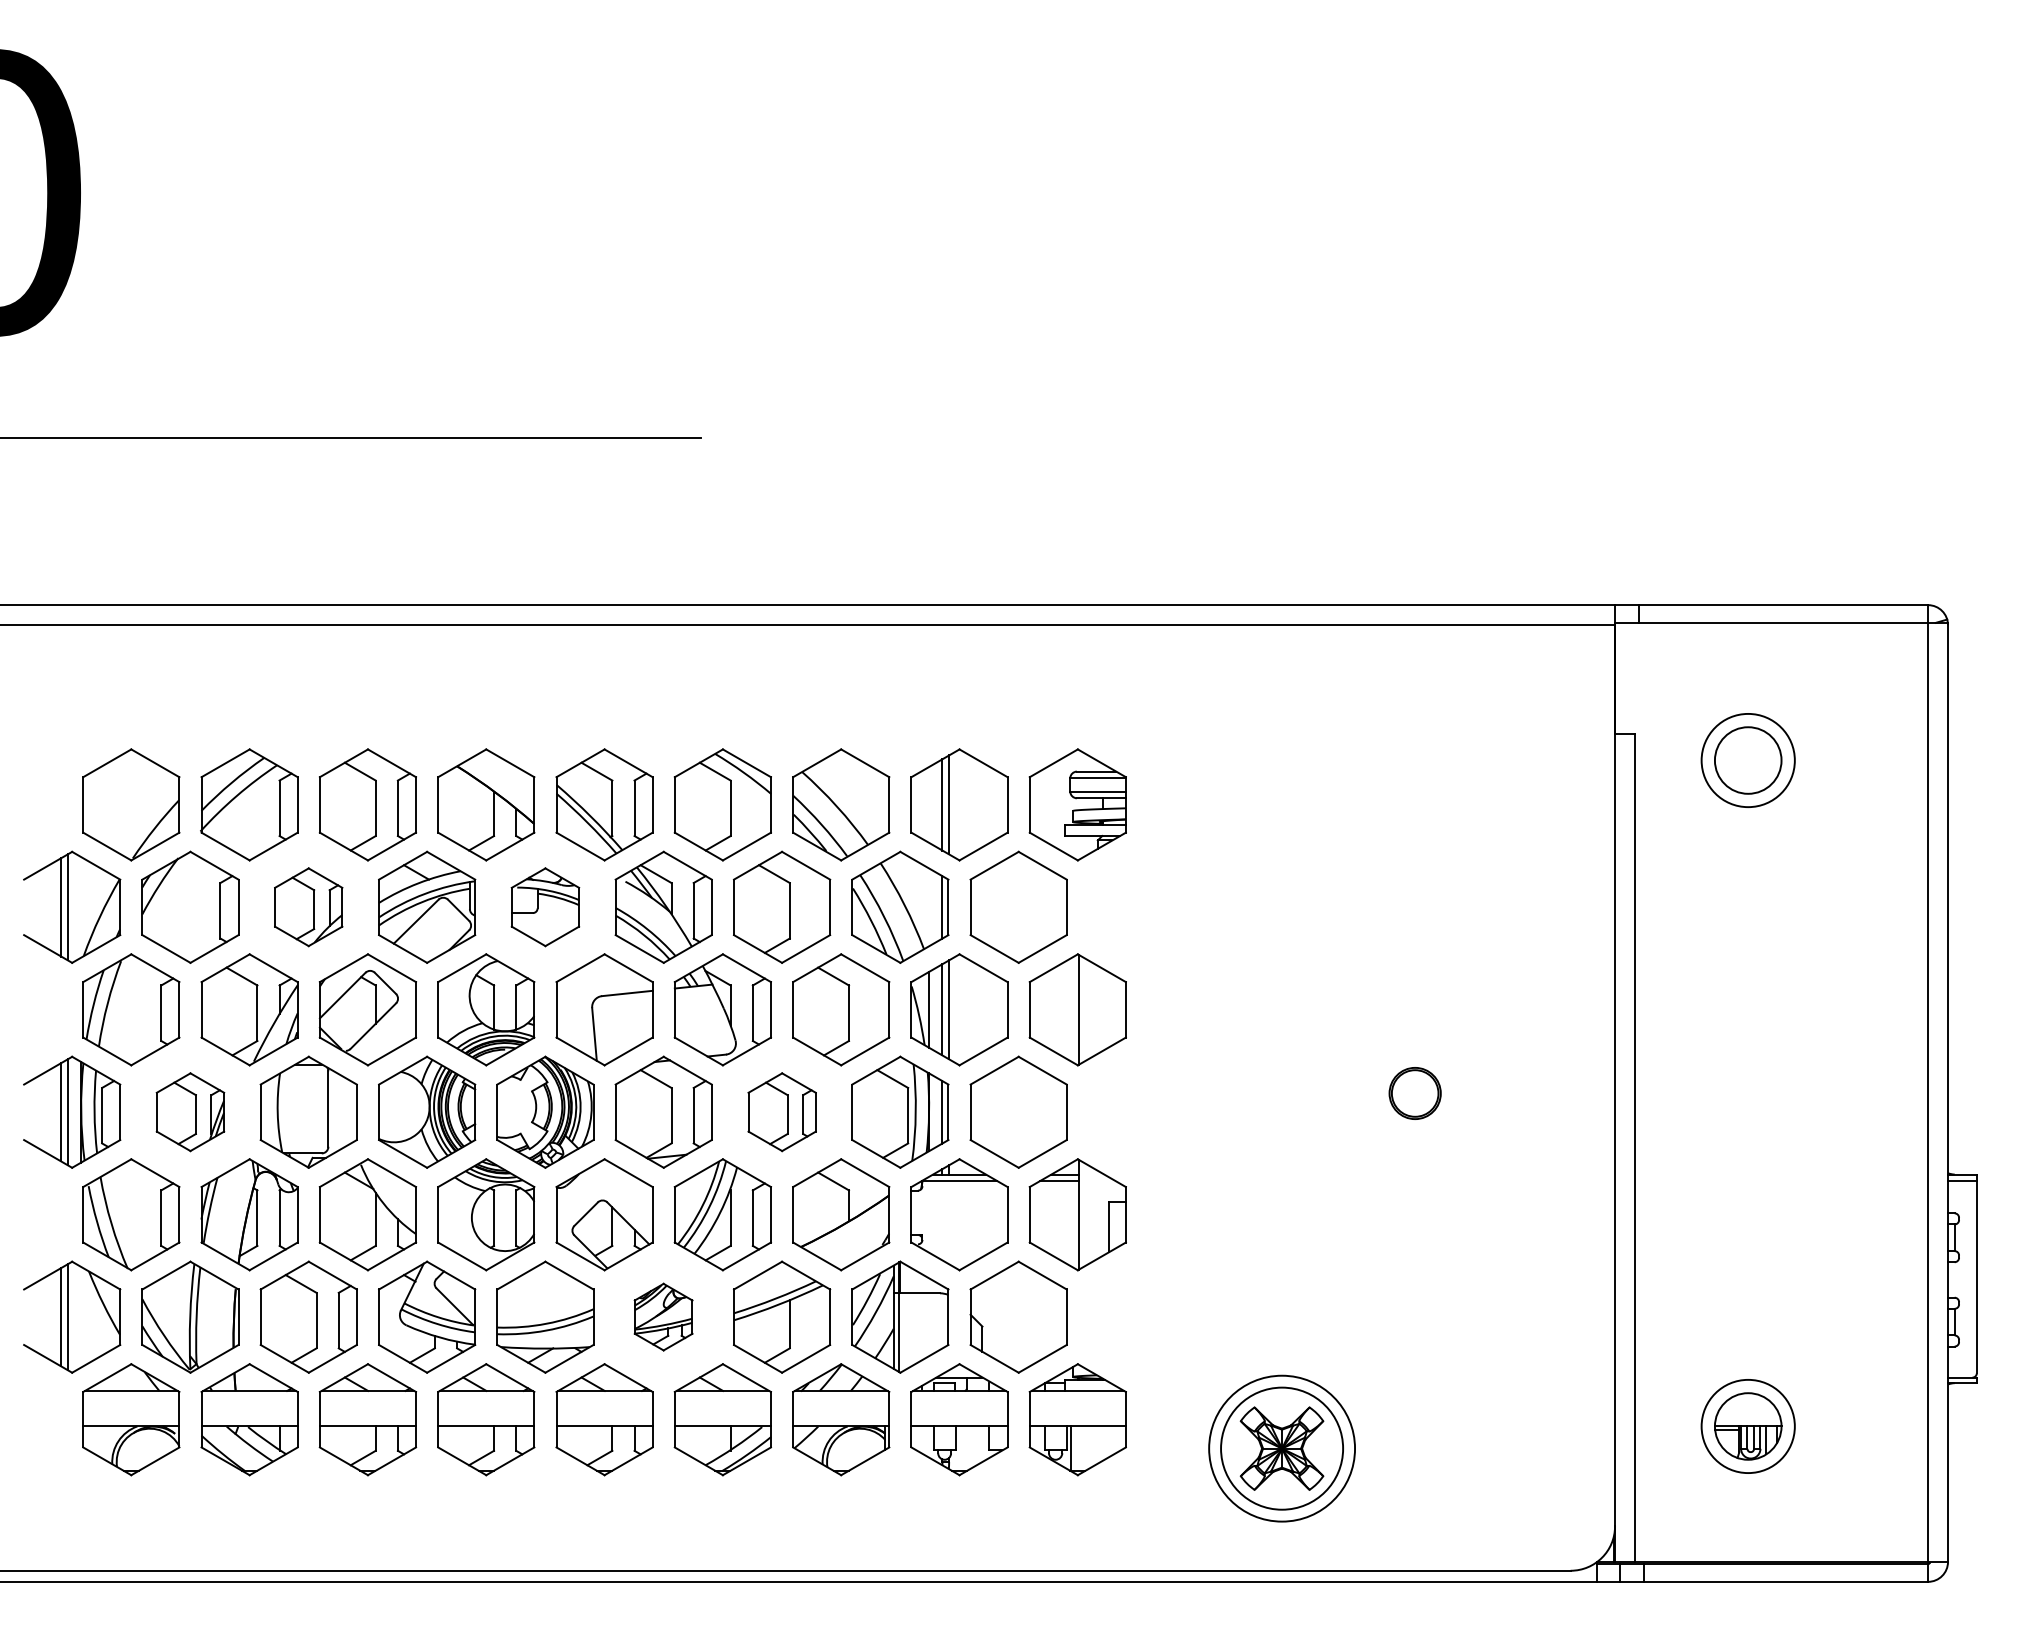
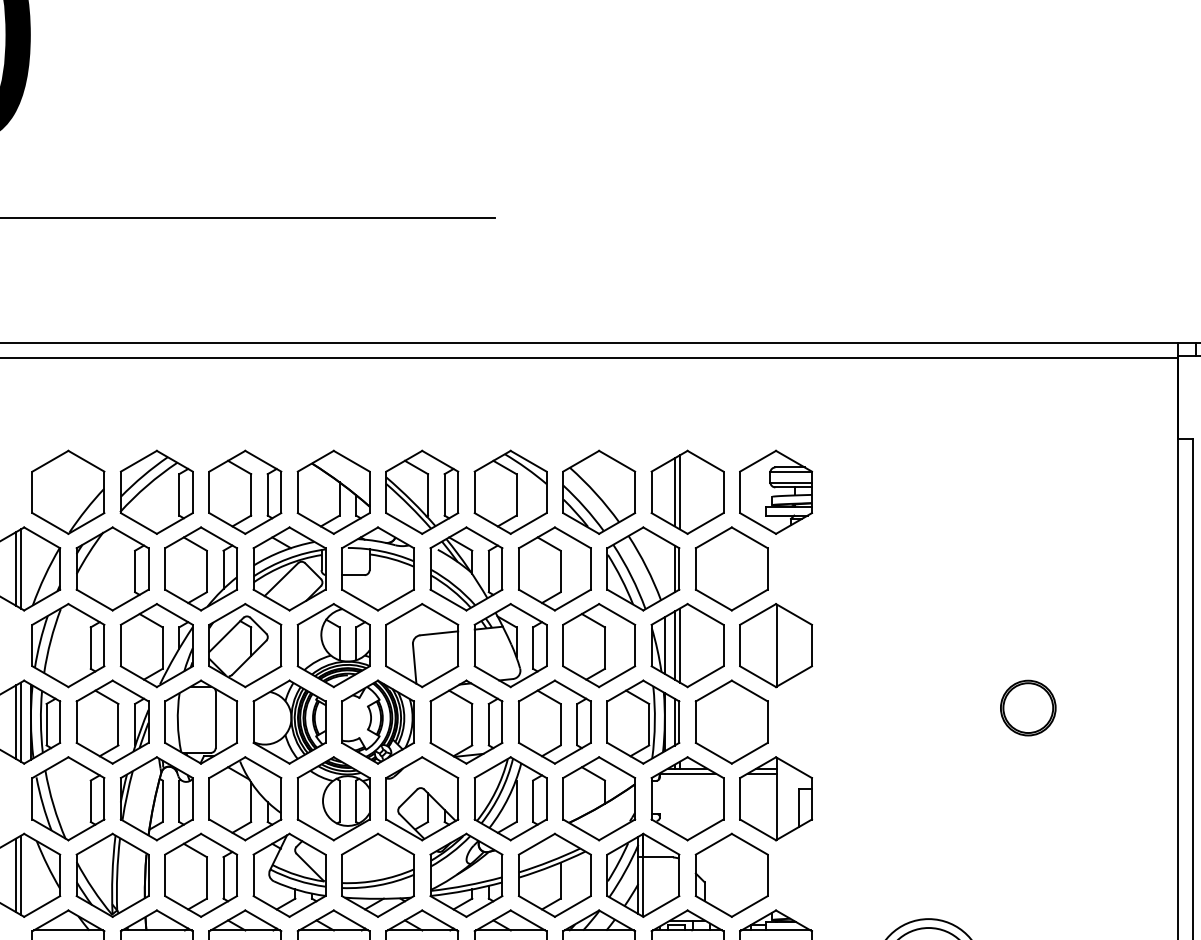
part: (308, 906) -> (200, 568), size x1.43
part: (545, 906) -> (378, 568), size x1.43
part: (1414, 1093) -> (1027, 708), size x1.43
part: (190, 1111) -> (112, 721), size x1.43
part: (782, 1111) -> (555, 721), size x1.43
part: (663, 1316) -> (466, 874), size x1.67

